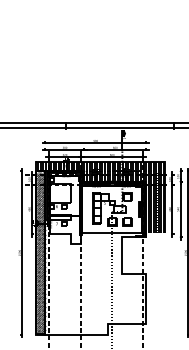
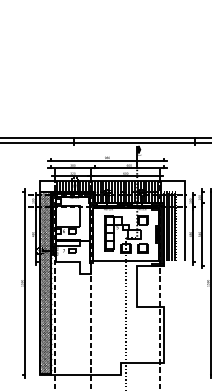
hatch: (43, 166) -> (48, 186), removed
hatch: (154, 196) -> (173, 220), removed

